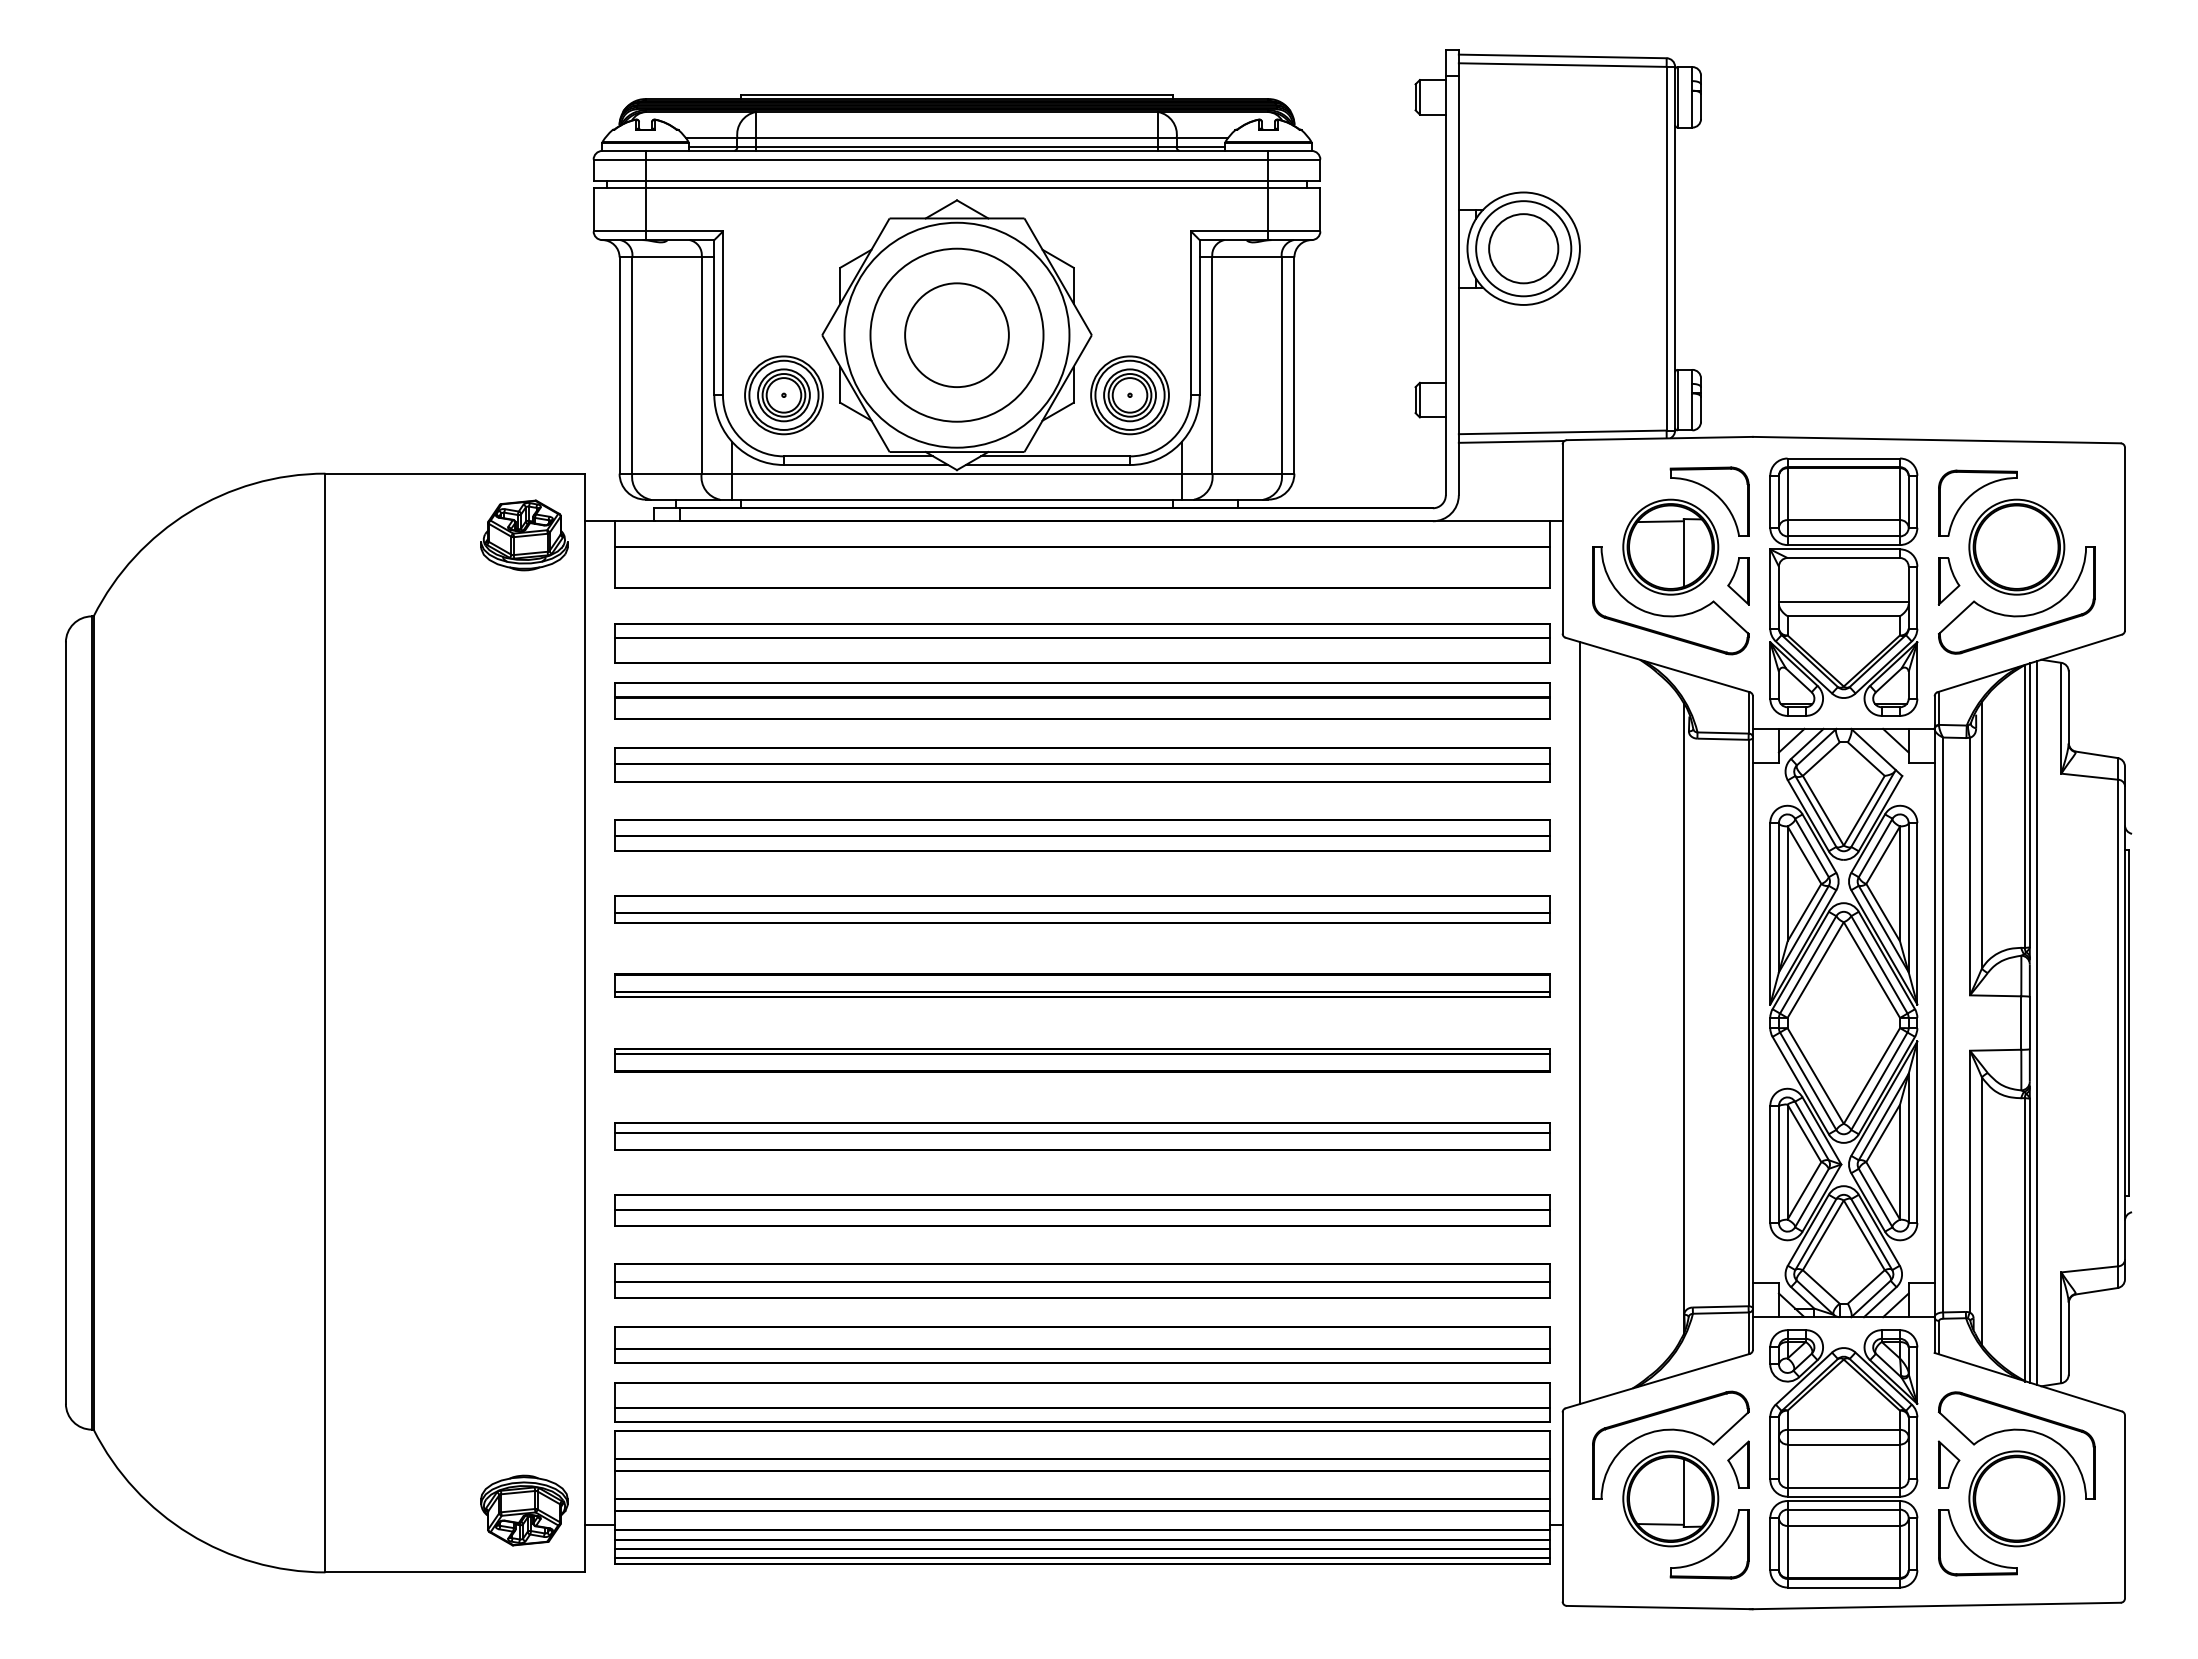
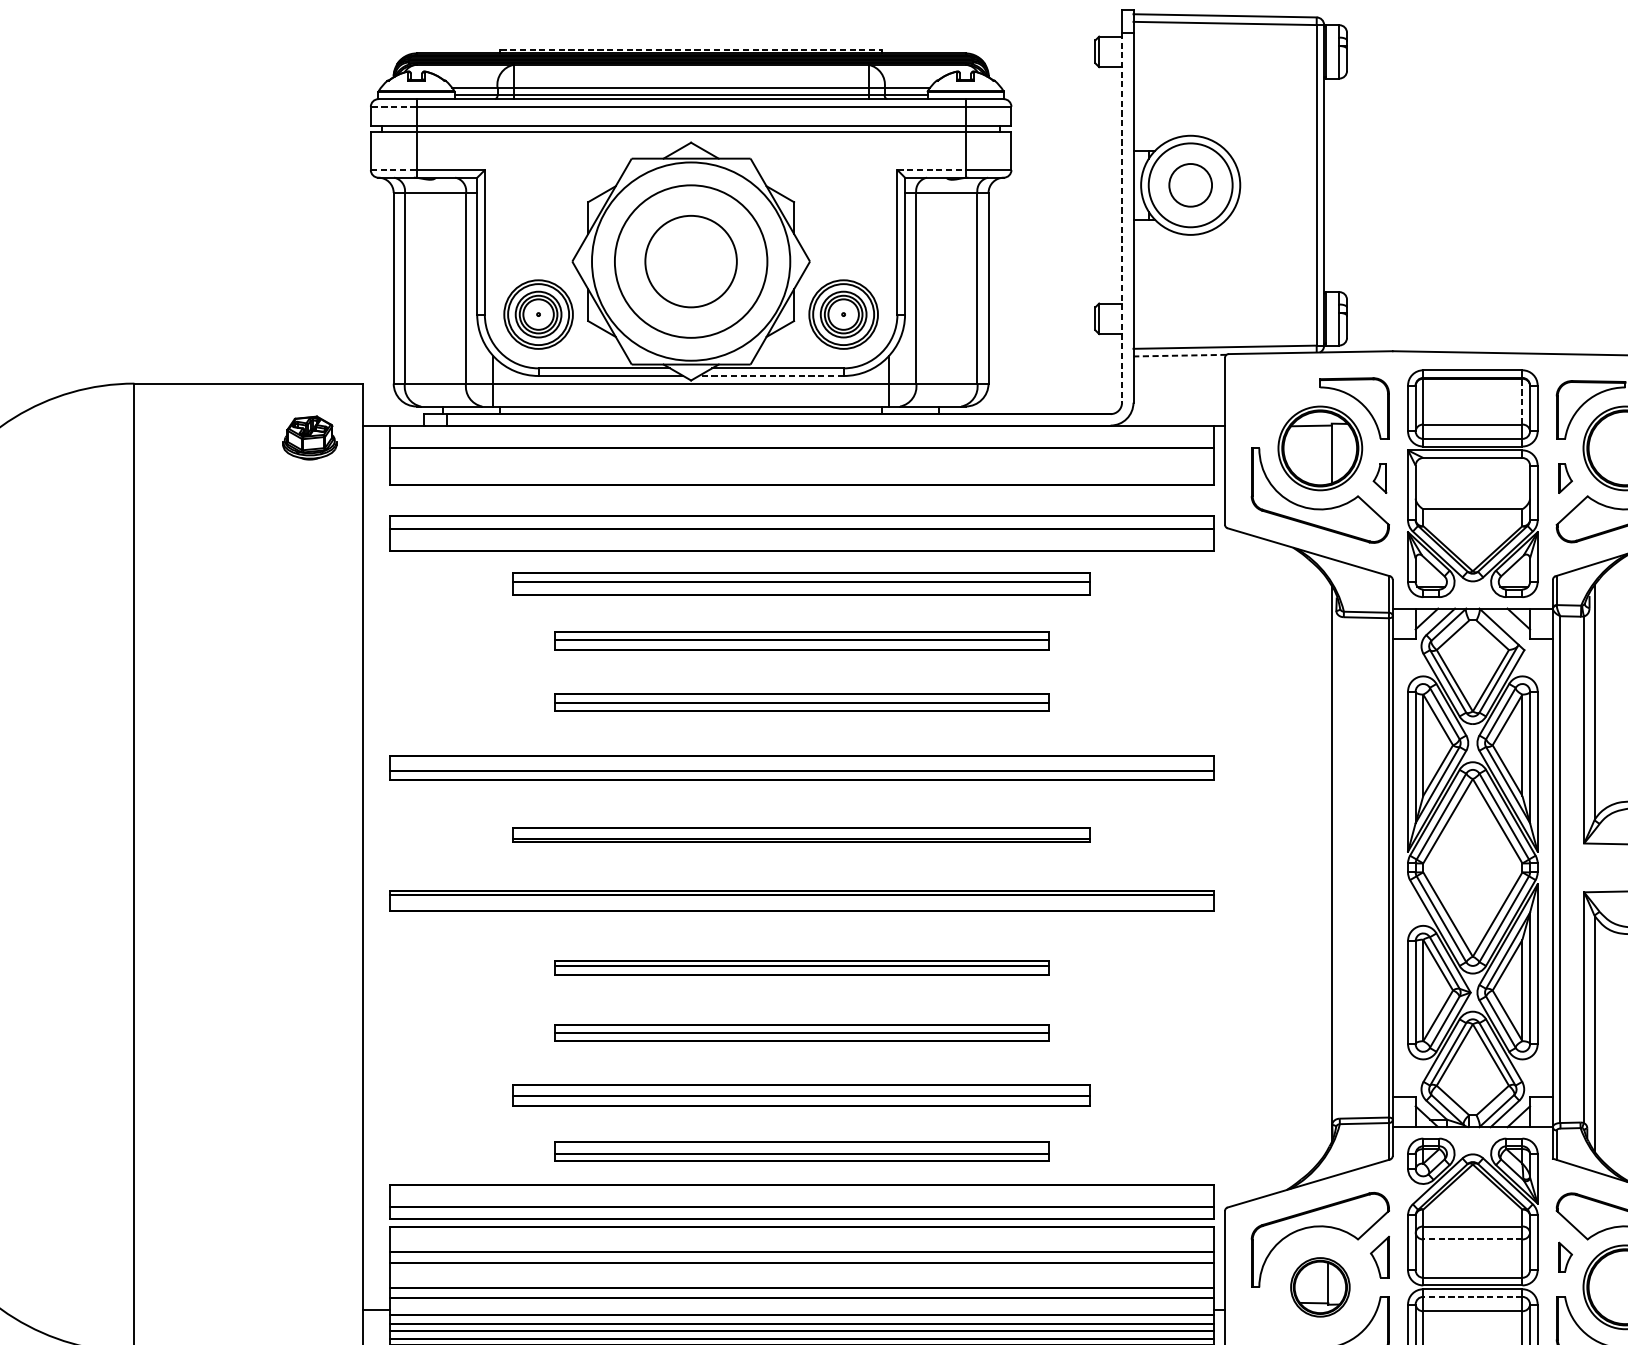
line: (957, 94) -> (691, 49), solid -> dashed
line: (619, 159) -> (393, 106), solid -> dashed
line: (619, 231) -> (393, 170), solid -> dashed
line: (1229, 231) -> (931, 170), solid -> dashed
circle: (1523, 248) -> (1190, 185), size x0.7
line: (1445, 285) -> (1121, 217), solid -> dashed
line: (1511, 441) -> (1179, 355), solid -> dashed
line: (1047, 465) -> (770, 376), solid -> dashed
line: (1900, 494) -> (1522, 401), solid -> dashed
part: (524, 535) -> (309, 438), size x0.7
part: (1738, 581) -> (1380, 478), size x0.7
part: (1948, 581) -> (1565, 478), size x0.7
line: (1843, 601) -> (1472, 496), removed
part: (1082, 700) -> (801, 583), size x0.7
part: (1082, 764) -> (801, 639), size x0.6
part: (1082, 835) -> (801, 702), size x0.6
part: (1082, 985) -> (801, 834), size x0.7
line: (1579, 1023) -> (1239, 868), removed
part: (1082, 1136) -> (801, 967), size x0.6
part: (1082, 1210) -> (801, 1033), size x0.6
part: (1082, 1280) -> (801, 1094), size x0.7
part: (1082, 1344) -> (801, 1151), size x0.6
line: (1843, 1444) -> (1472, 1239), solid -> dashed
part: (1948, 1464) -> (1565, 1257), size x0.7
part: (1670, 1498) -> (1320, 1287), size x0.7
line: (1843, 1509) -> (1472, 1296), solid -> dashed
part: (524, 1510) -> (309, 1297), removed

